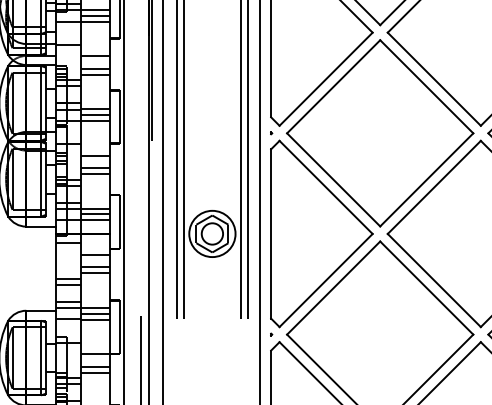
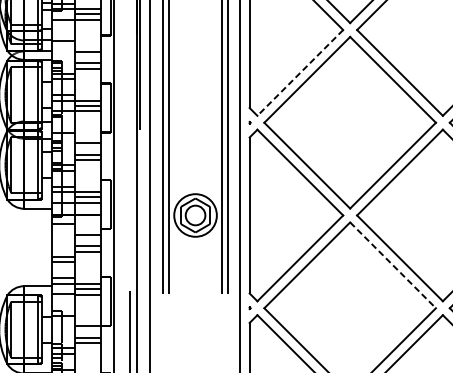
line: (326, 79) -> (300, 73), solid -> dashed
line: (426, 288) -> (392, 265), solid -> dashed

